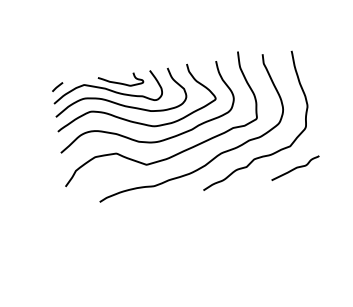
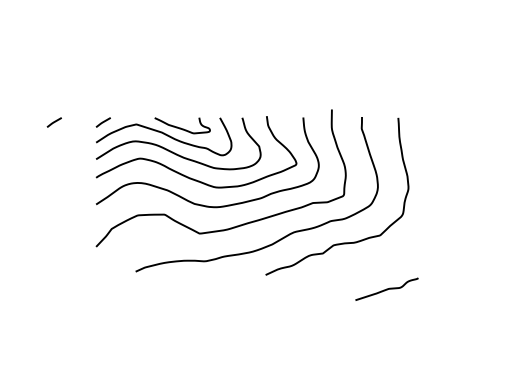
line: (17, 92) -> (53, 122), added
curve: (295, 167) -> (386, 288), moved

